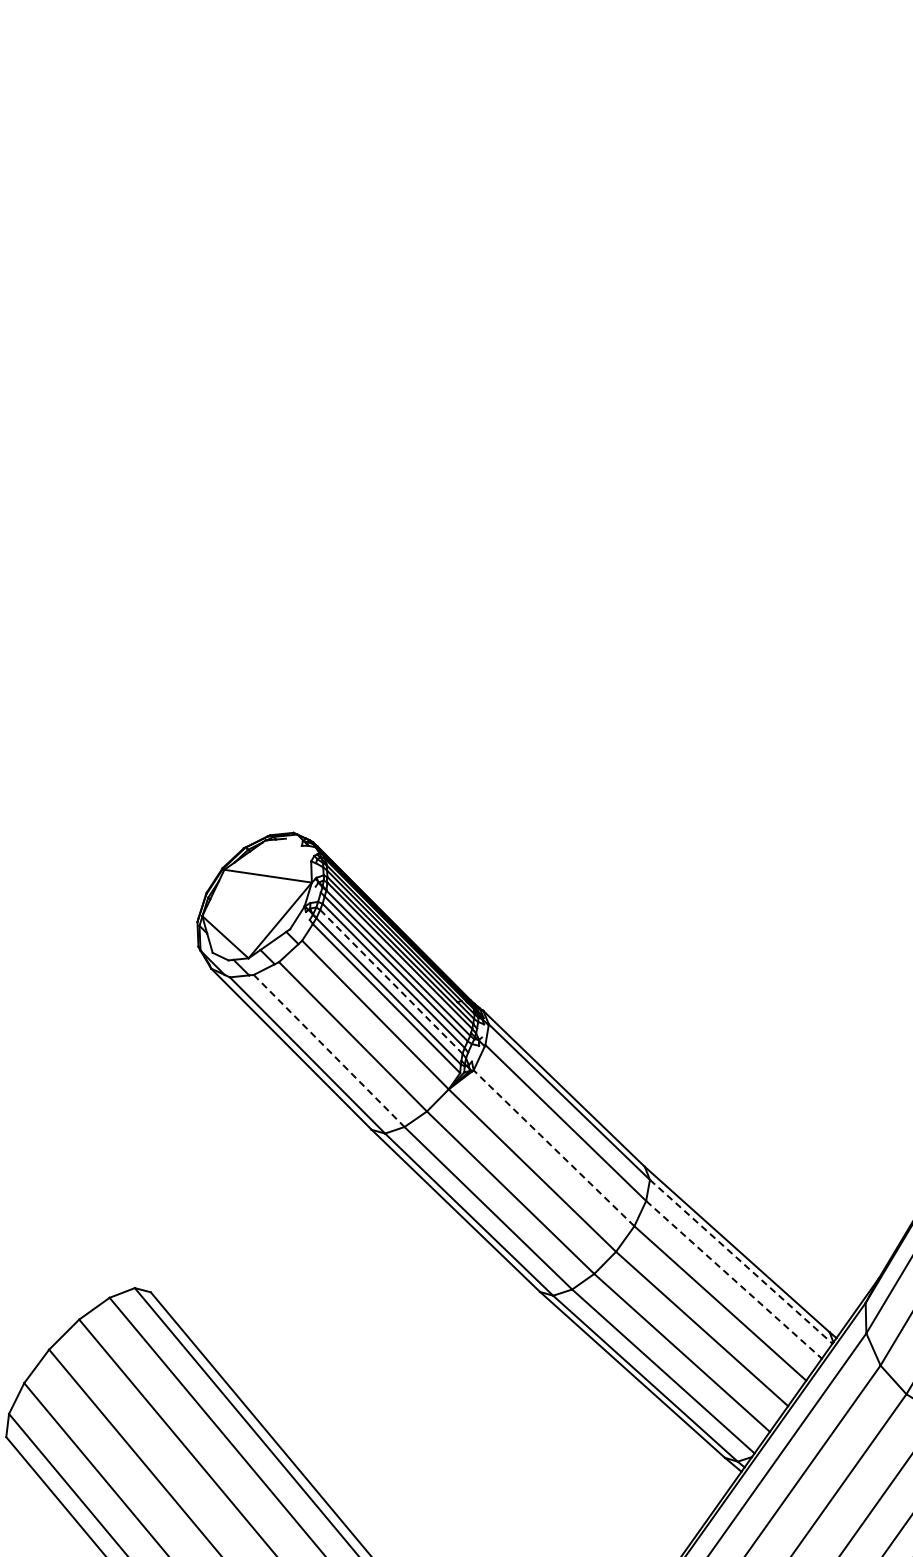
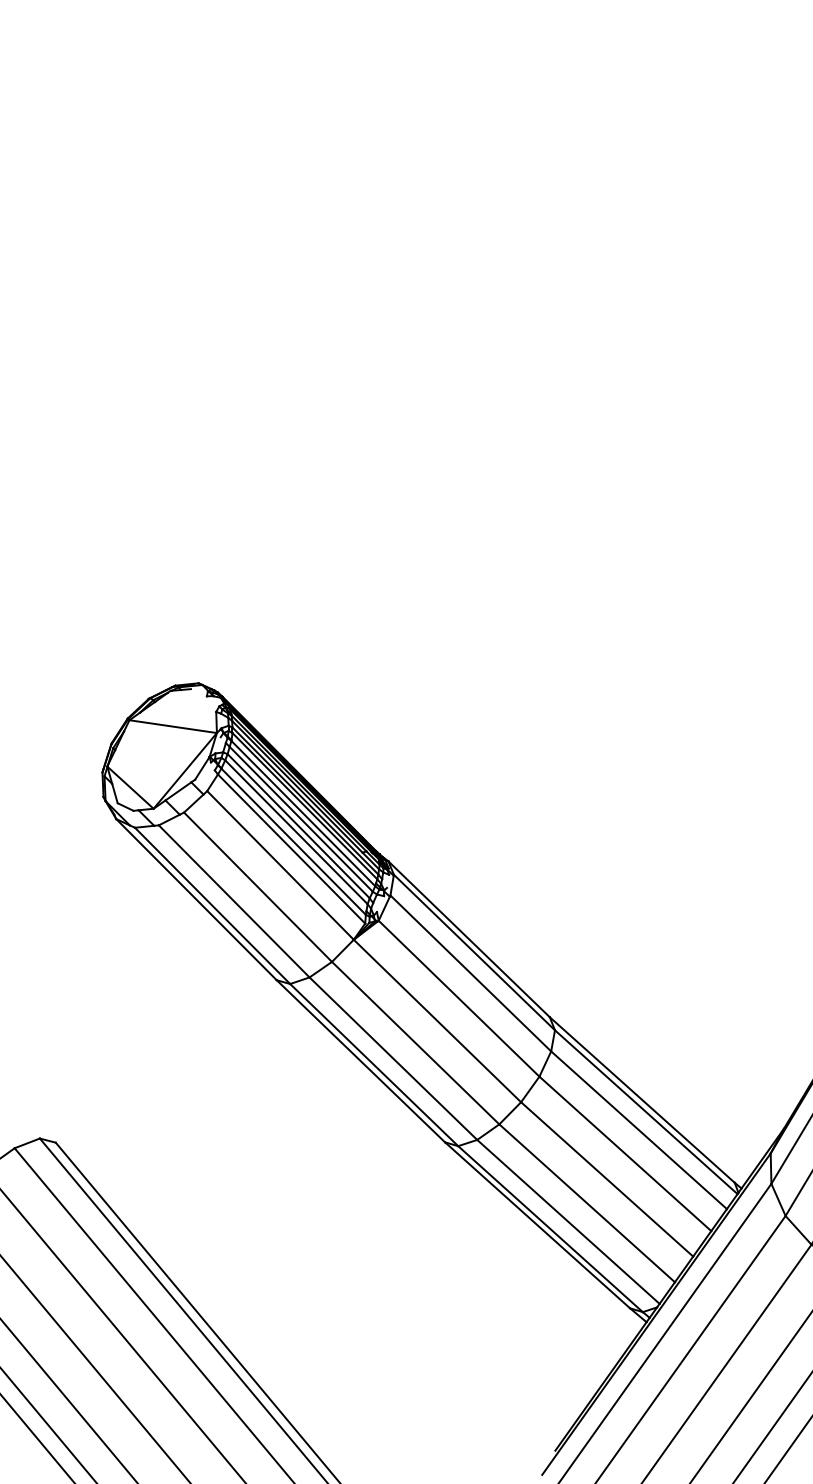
line: (391, 982) -> (296, 832), dashed -> solid
line: (329, 1051) -> (234, 901), dashed -> solid
line: (554, 1148) -> (459, 998), dashed -> solid
line: (741, 1261) -> (646, 1111), dashed -> solid
line: (734, 1280) -> (639, 1130), dashed -> solid

